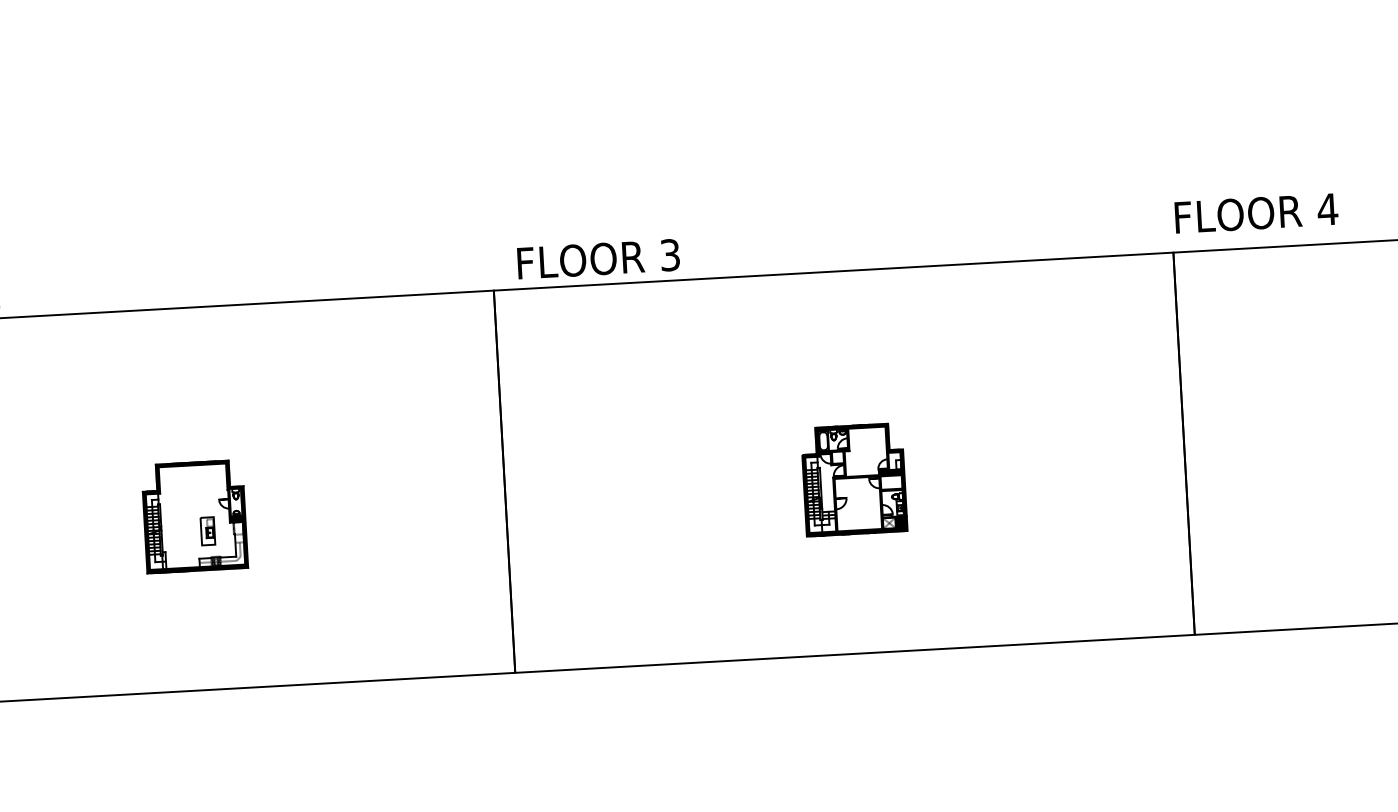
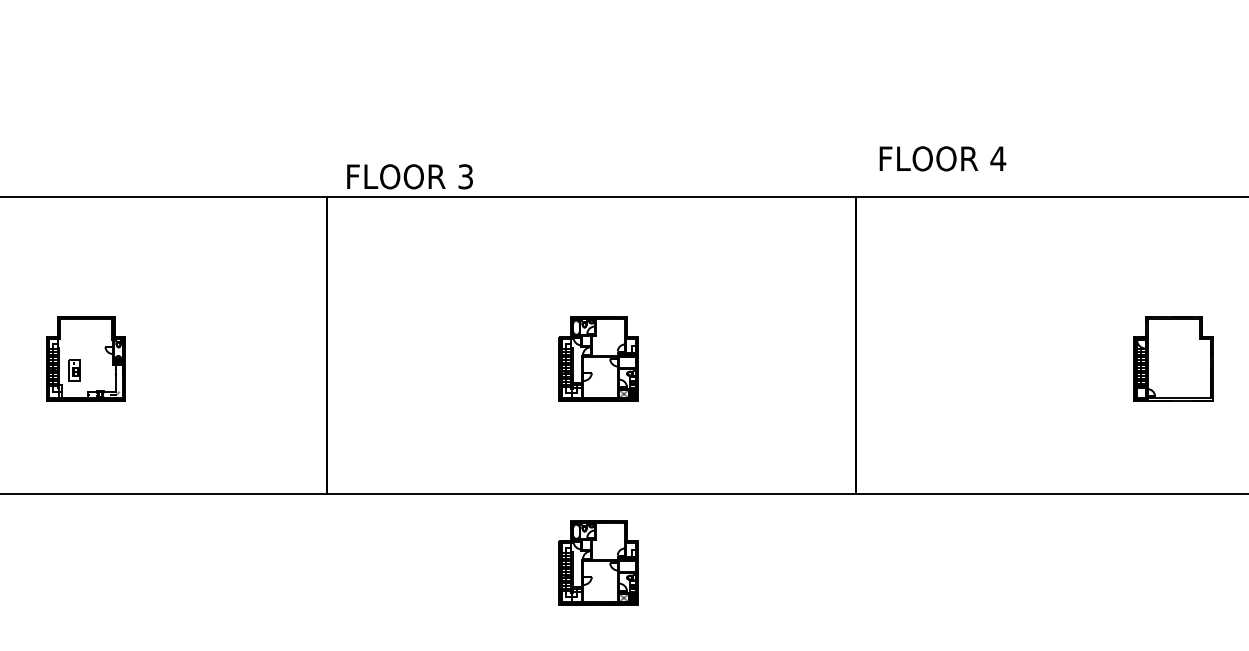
text: (1255, 213) -> (942, 158), moved
part: (208, 530) -> (74, 370), moved
part: (868, 741) -> (598, 562), added

